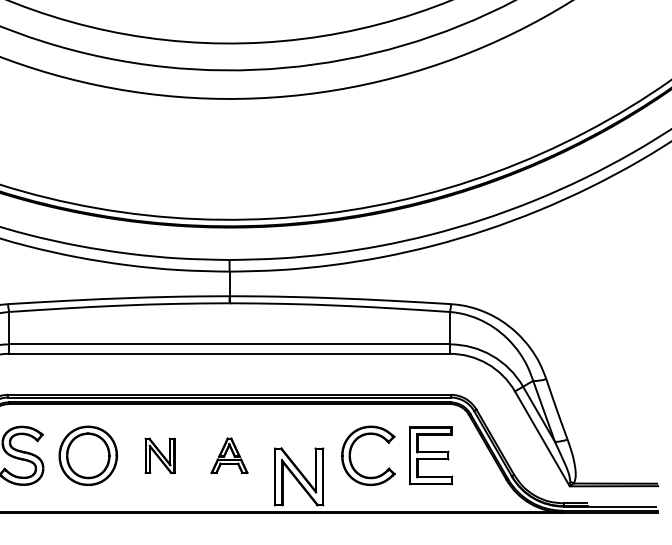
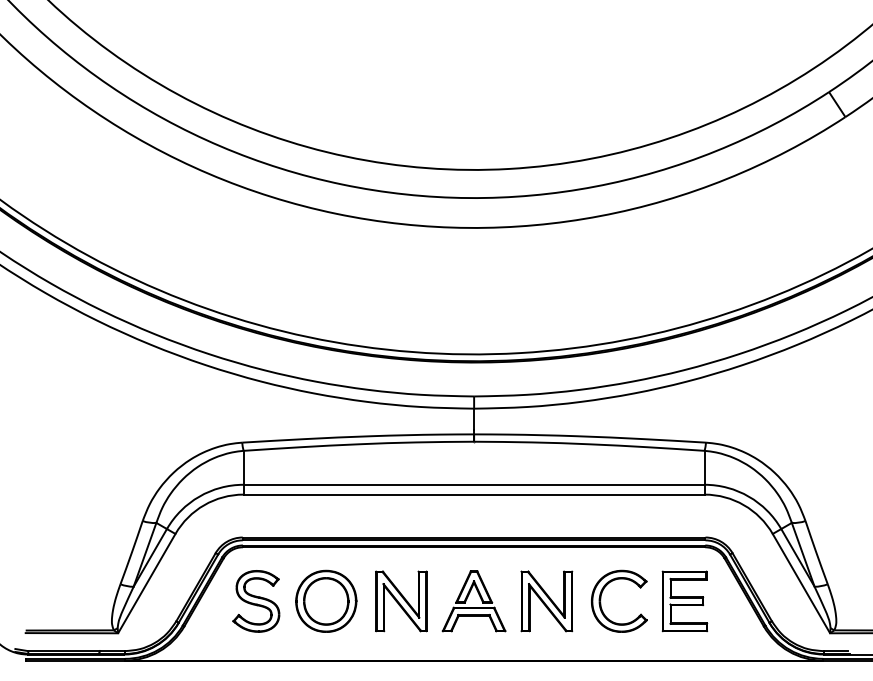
part: (160, 455) -> (401, 601), size x1.67
part: (228, 455) -> (473, 601), size x1.67
part: (298, 476) -> (546, 601), moved

